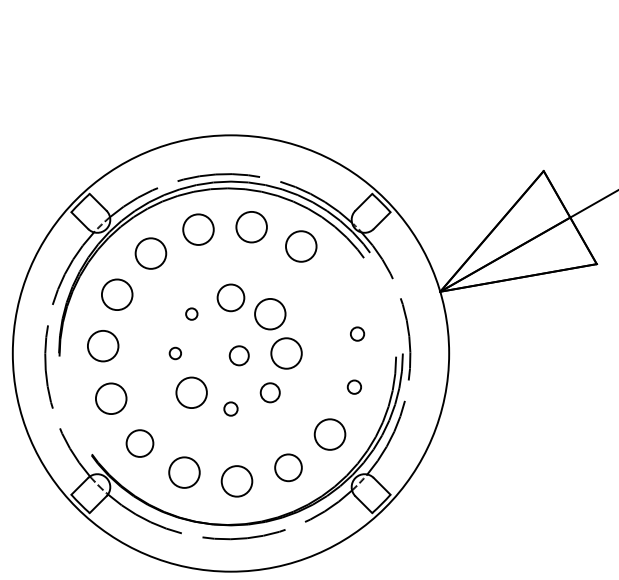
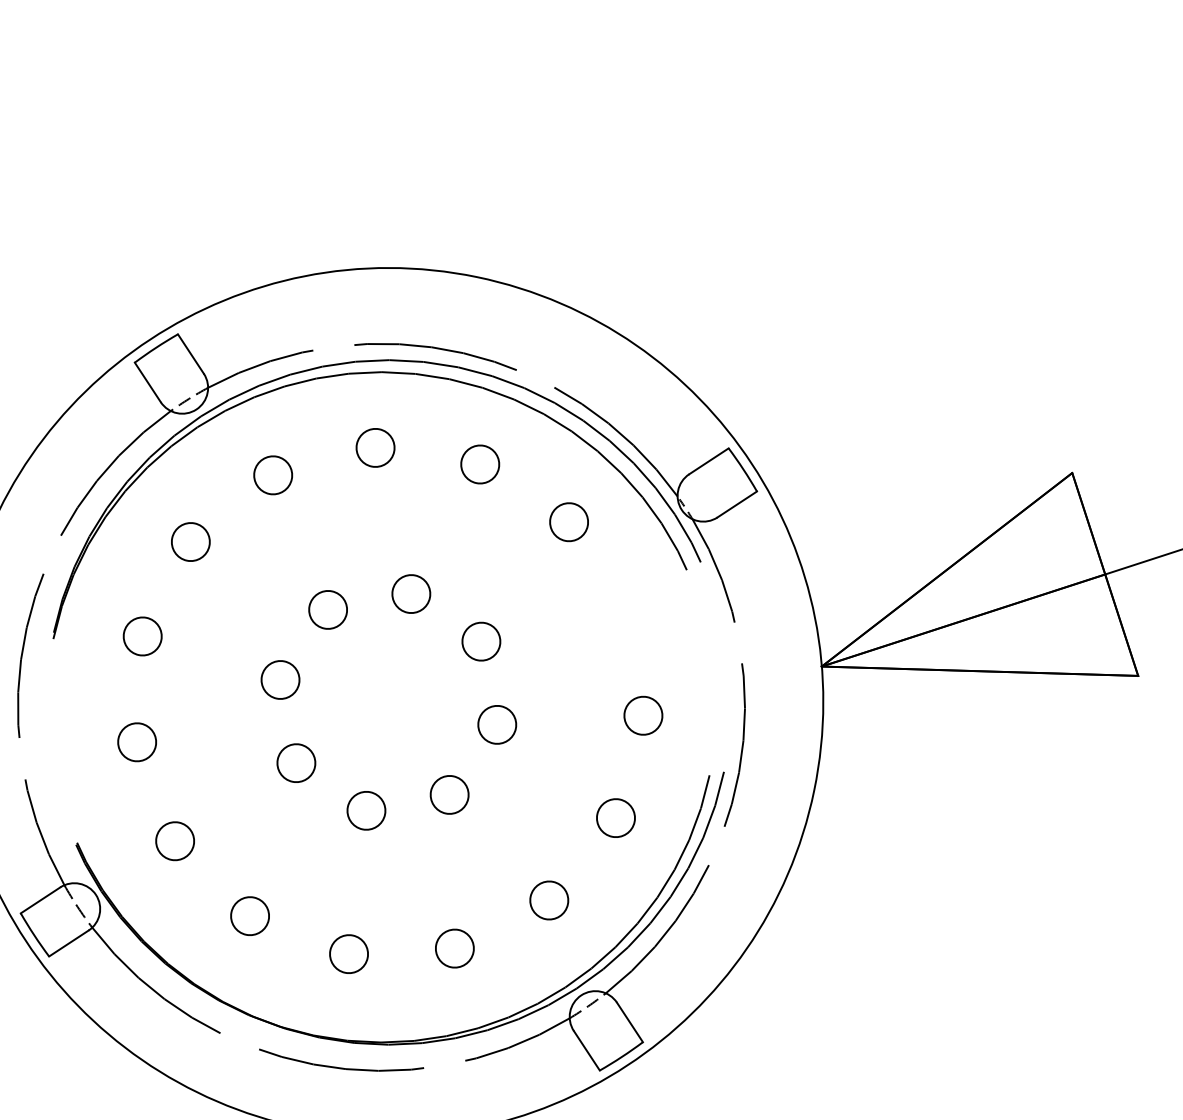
circle: (251, 226) -> (480, 463), size x0.62
circle: (198, 229) -> (375, 447), size x0.62
circle: (300, 246) -> (567, 521), size x0.62
circle: (150, 253) -> (272, 474), size x0.62
circle: (116, 294) -> (189, 541), size x0.62
circle: (230, 297) -> (410, 593), size x0.71
circle: (191, 313) -> (328, 608), size x1.67
circle: (269, 313) -> (480, 639), size x0.62
circle: (357, 333) -> (643, 714), size x1.43
circle: (102, 345) -> (141, 634), size x0.62
circle: (175, 353) -> (280, 680), size x1.67
circle: (286, 353) -> (497, 724), size x0.62
circle: (238, 355) -> (402, 709), removed
circle: (354, 386) -> (616, 816), size x1.43
circle: (191, 392) -> (296, 762), size x0.62
circle: (110, 398) -> (135, 741), size x0.62
circle: (230, 408) -> (365, 809), size x1.43
circle: (329, 434) -> (548, 900), size x0.62
circle: (139, 443) -> (174, 840), size x0.71
circle: (288, 467) -> (454, 947), size x0.71
circle: (184, 472) -> (250, 915), size x0.62
circle: (236, 480) -> (348, 952), size x0.62

